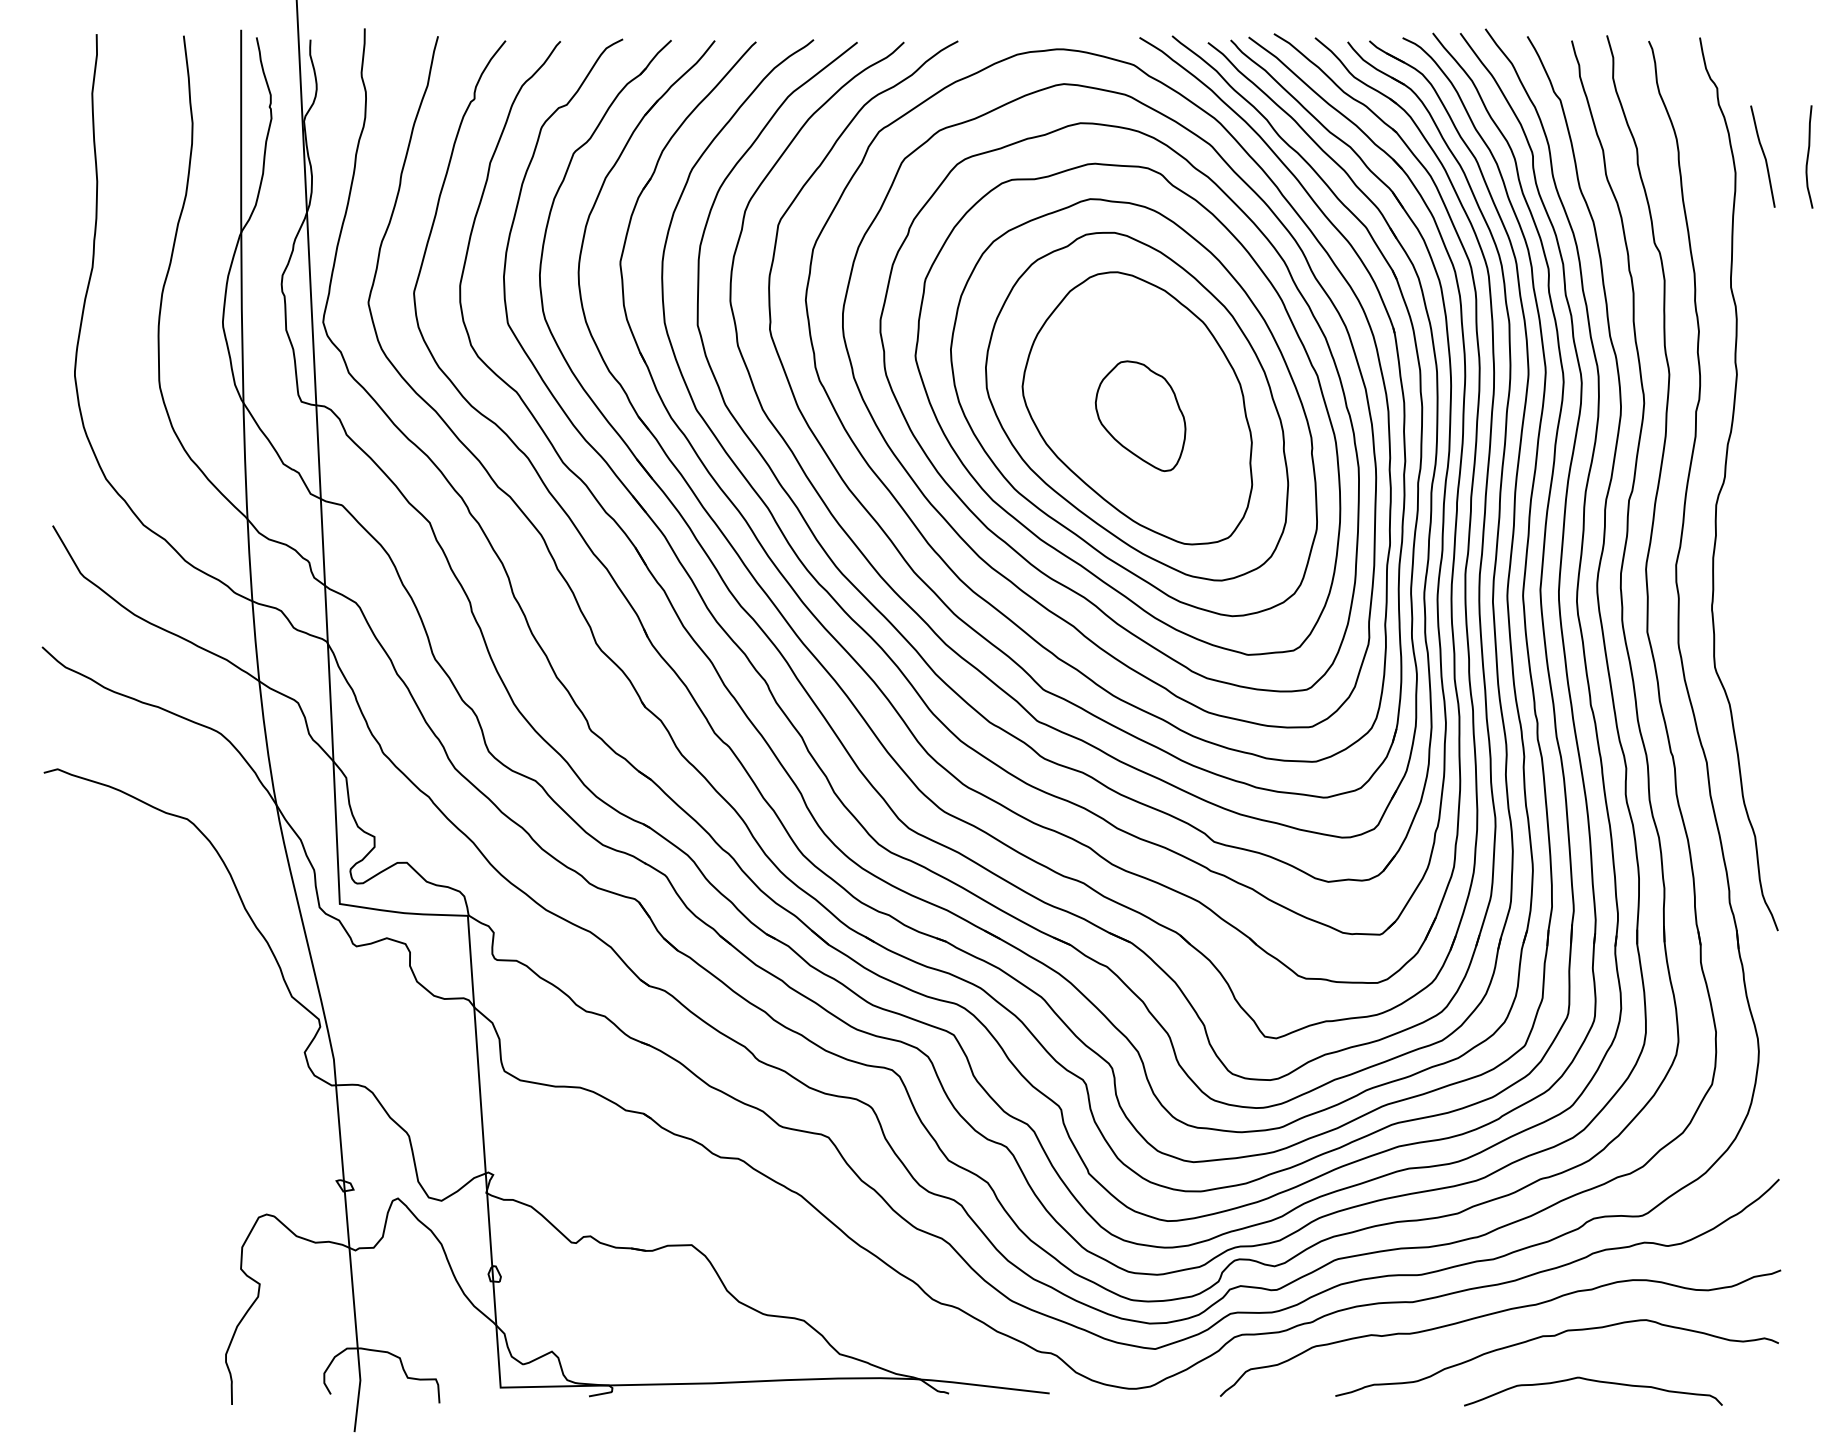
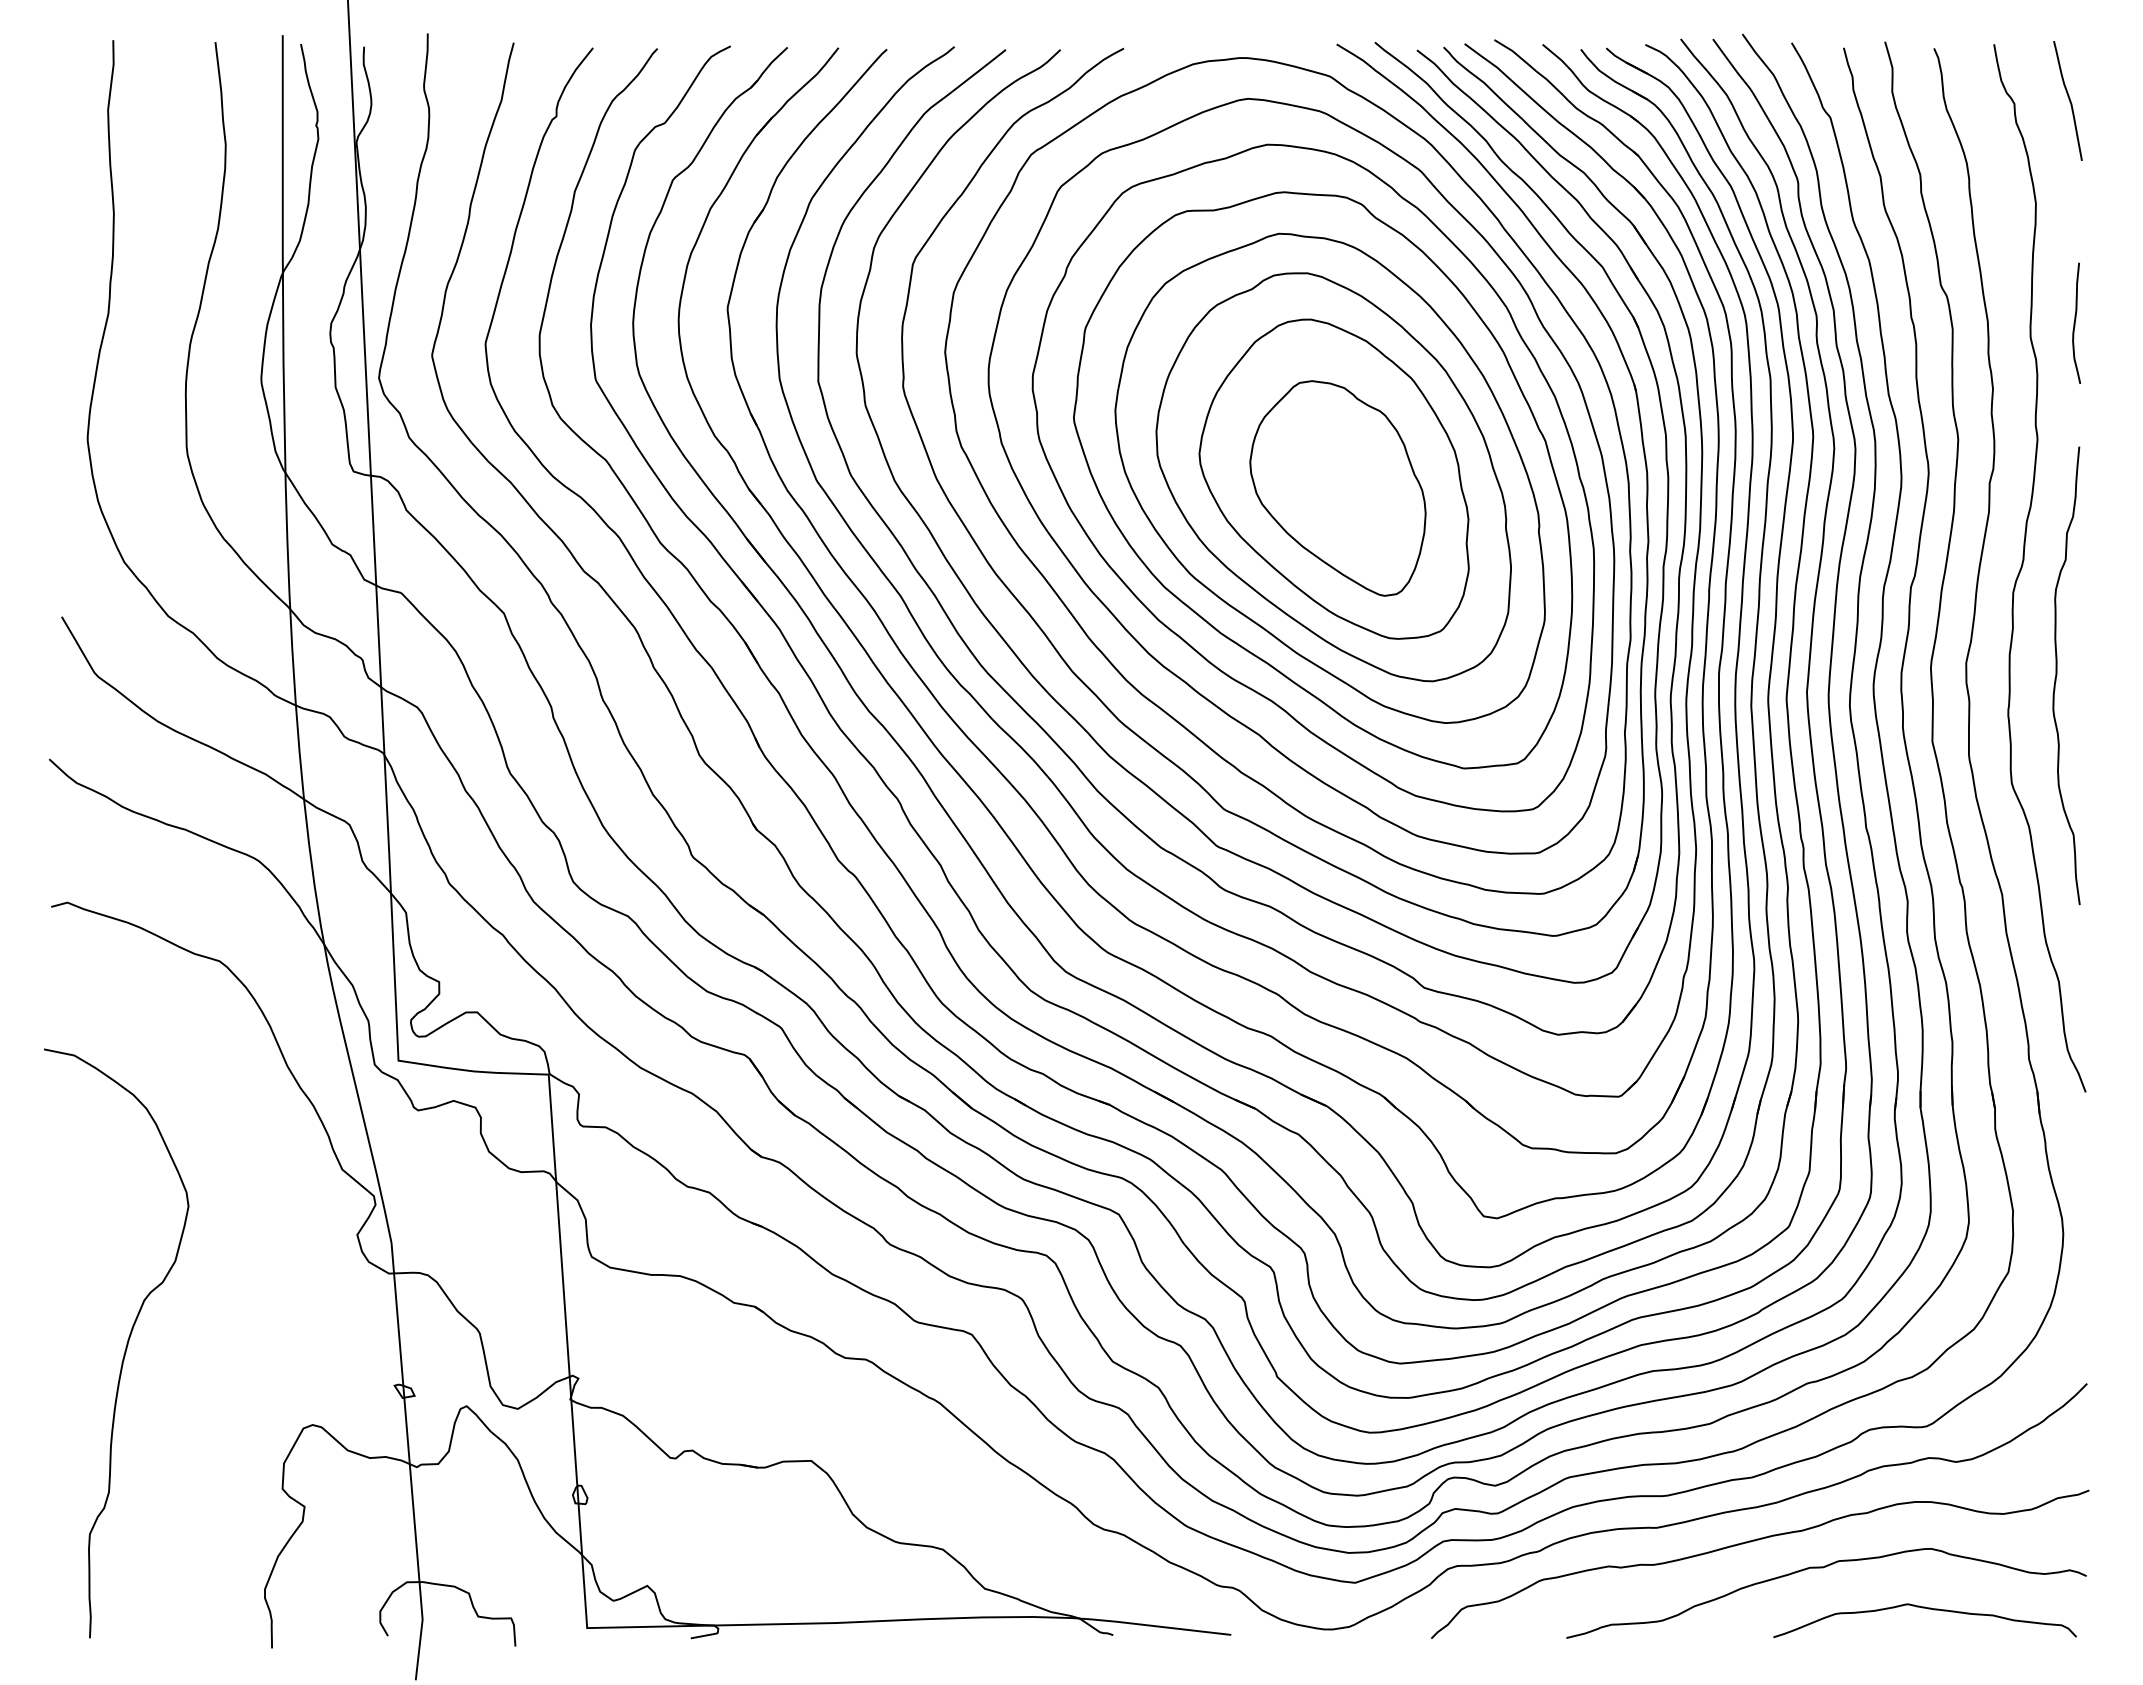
curve: (1763, 155) -> (2068, 99), moved
curve: (1808, 156) -> (2075, 322), moved
part: (1140, 416) -> (1337, 488), size x1.67
curve: (1753, 575) -> (2057, 675), added
curve: (107, 1148) -> (125, 1347), added
curve: (1595, 1382) -> (1927, 1609), moved

